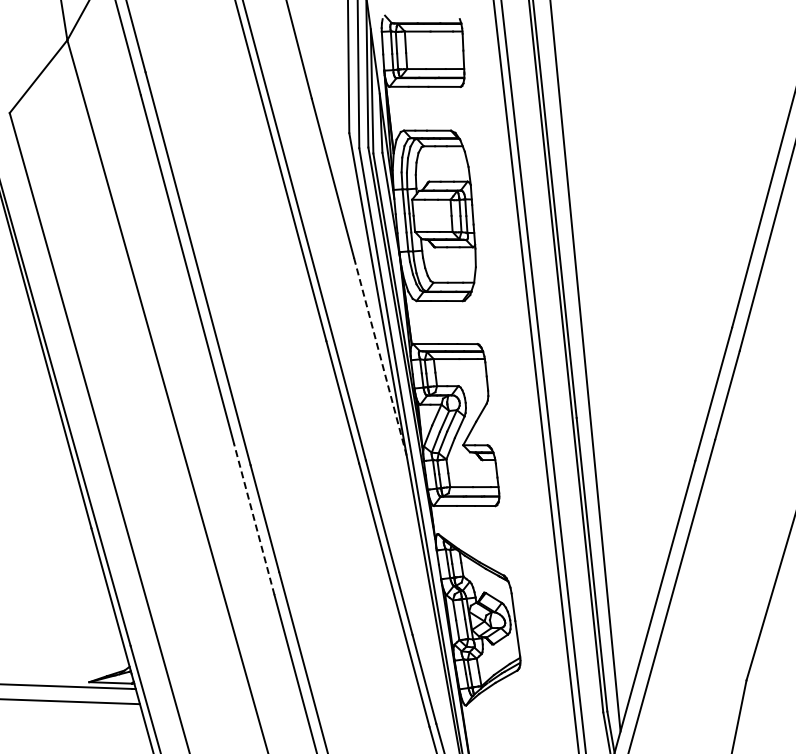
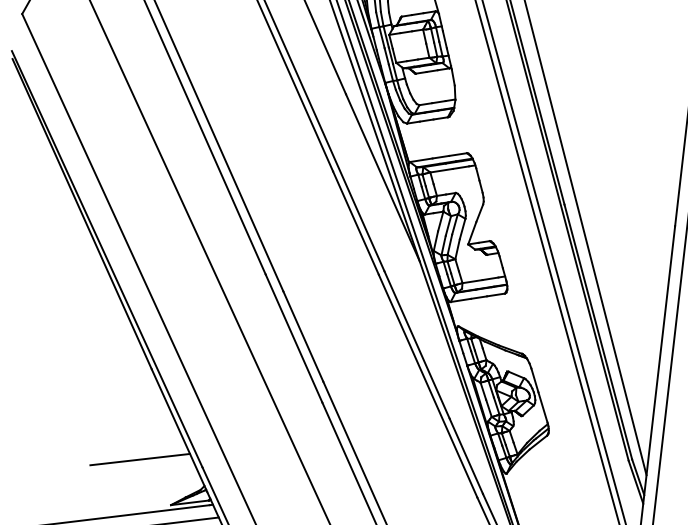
line: (380, 357) -> (383, 178), dashed -> solid
line: (254, 519) -> (294, 338), dashed -> solid
line: (63, 626) -> (140, 459), added

